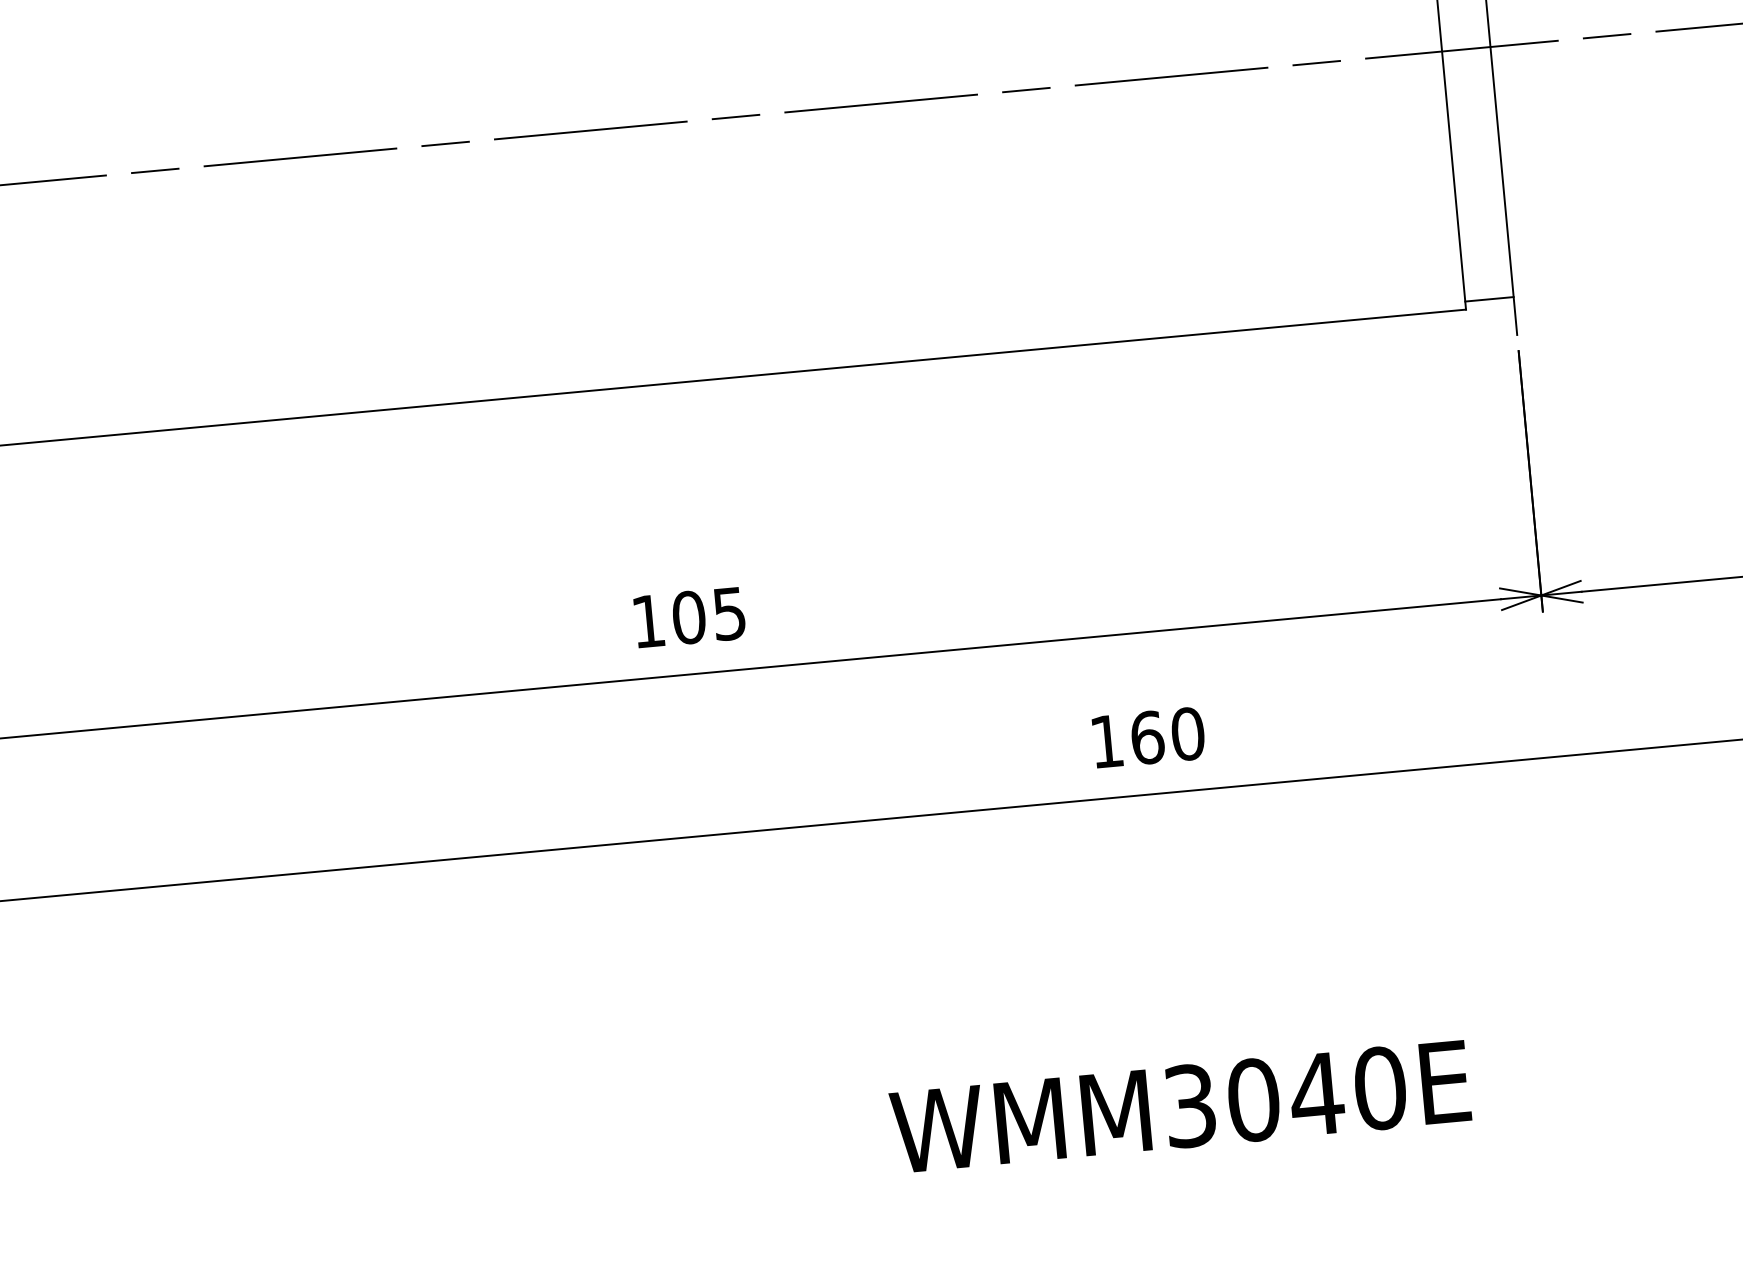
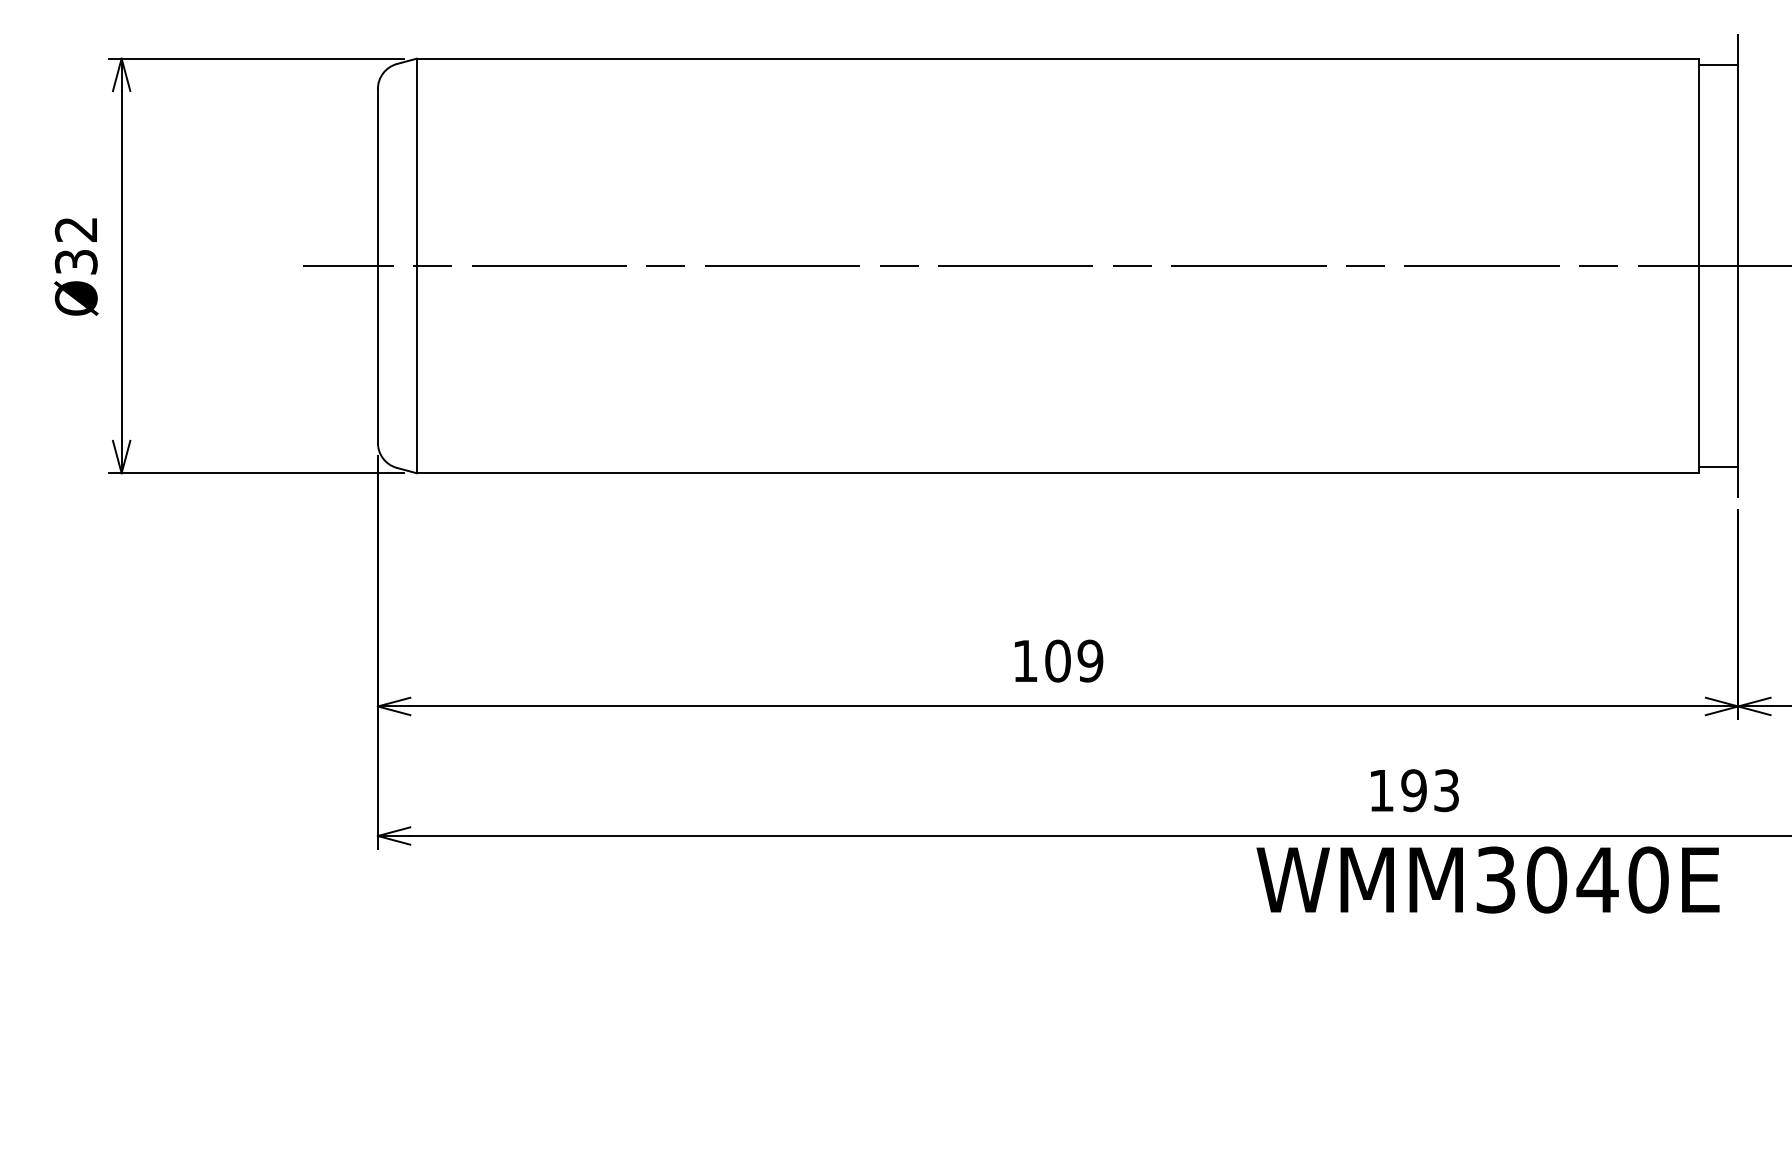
text: (729, 613) -> (1090, 660), 105 -> 109
text: (1167, 735) -> (1430, 790), 160 -> 193
text: (1179, 1106) -> (1487, 879), moved

